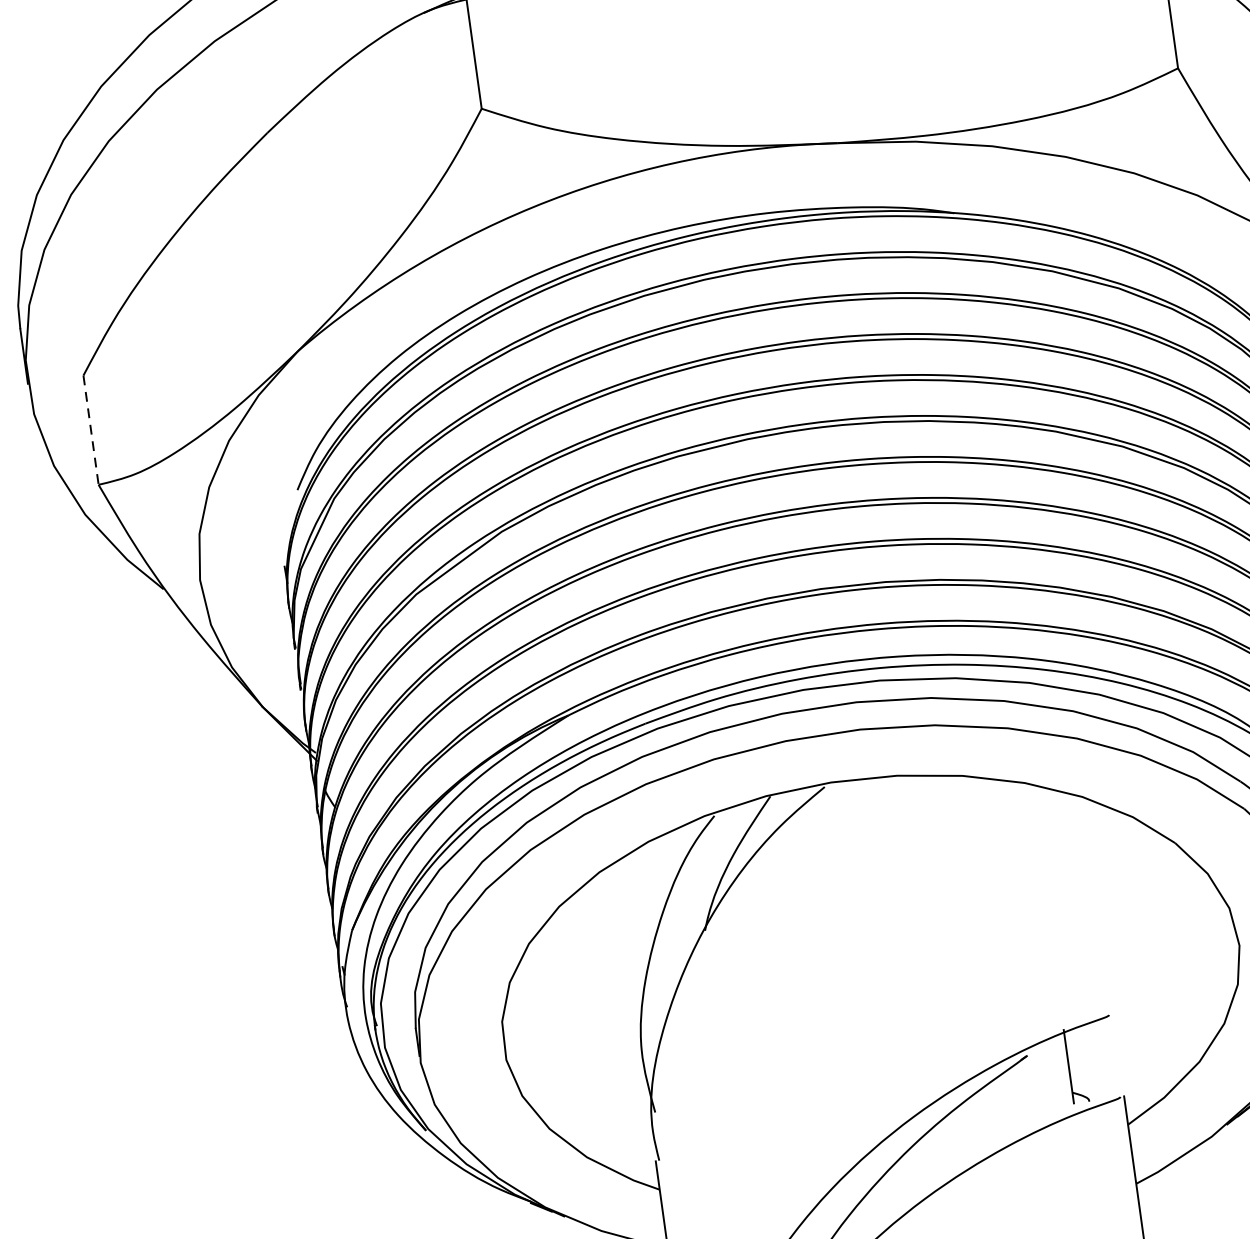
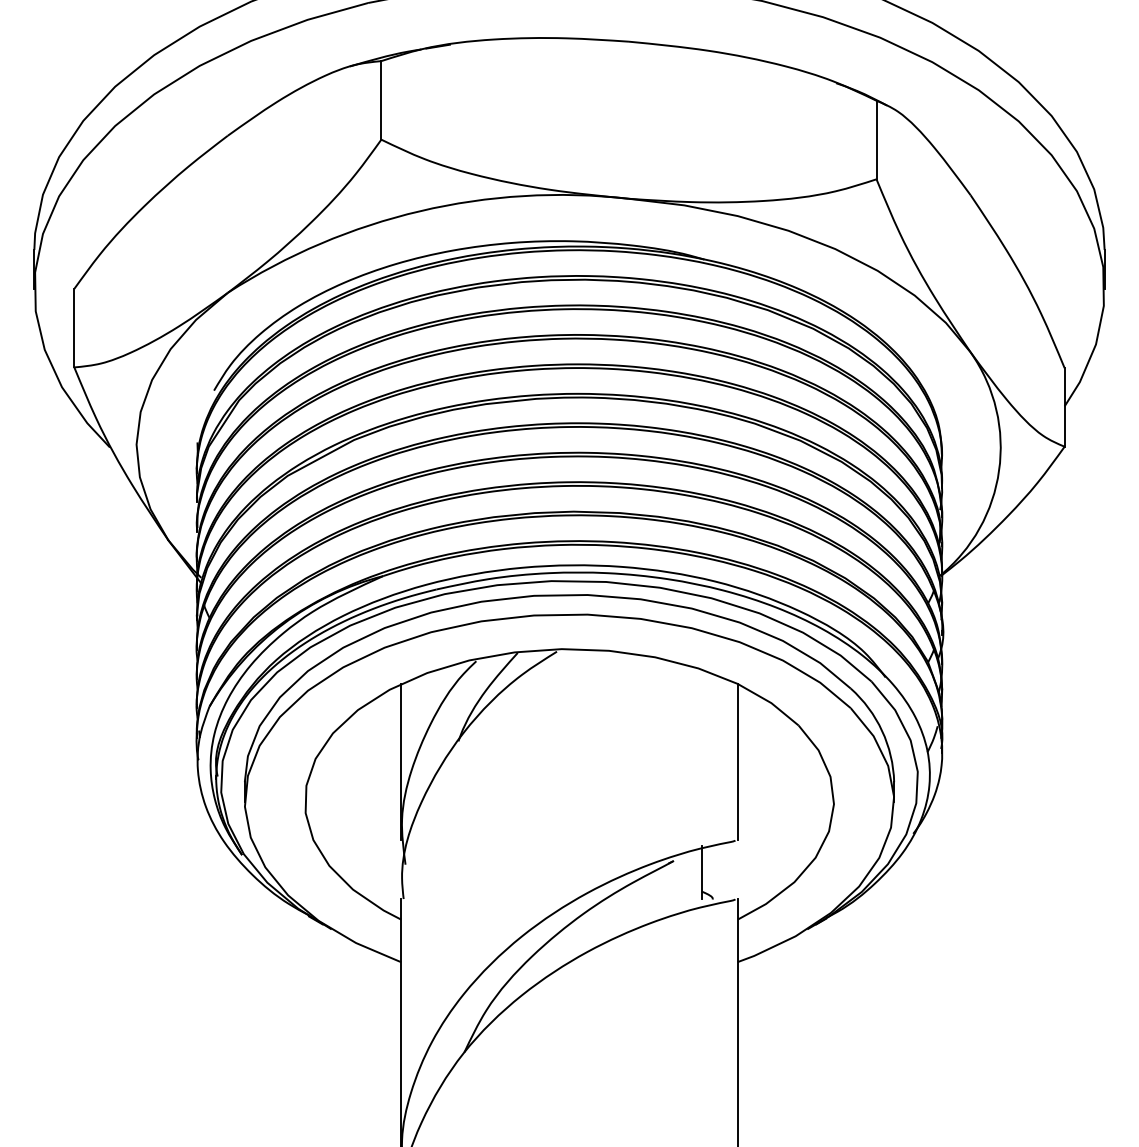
line: (91, 430) -> (74, 328), dashed -> solid
line: (1097, 906) -> (737, 762), added
line: (629, 971) -> (401, 762), added

